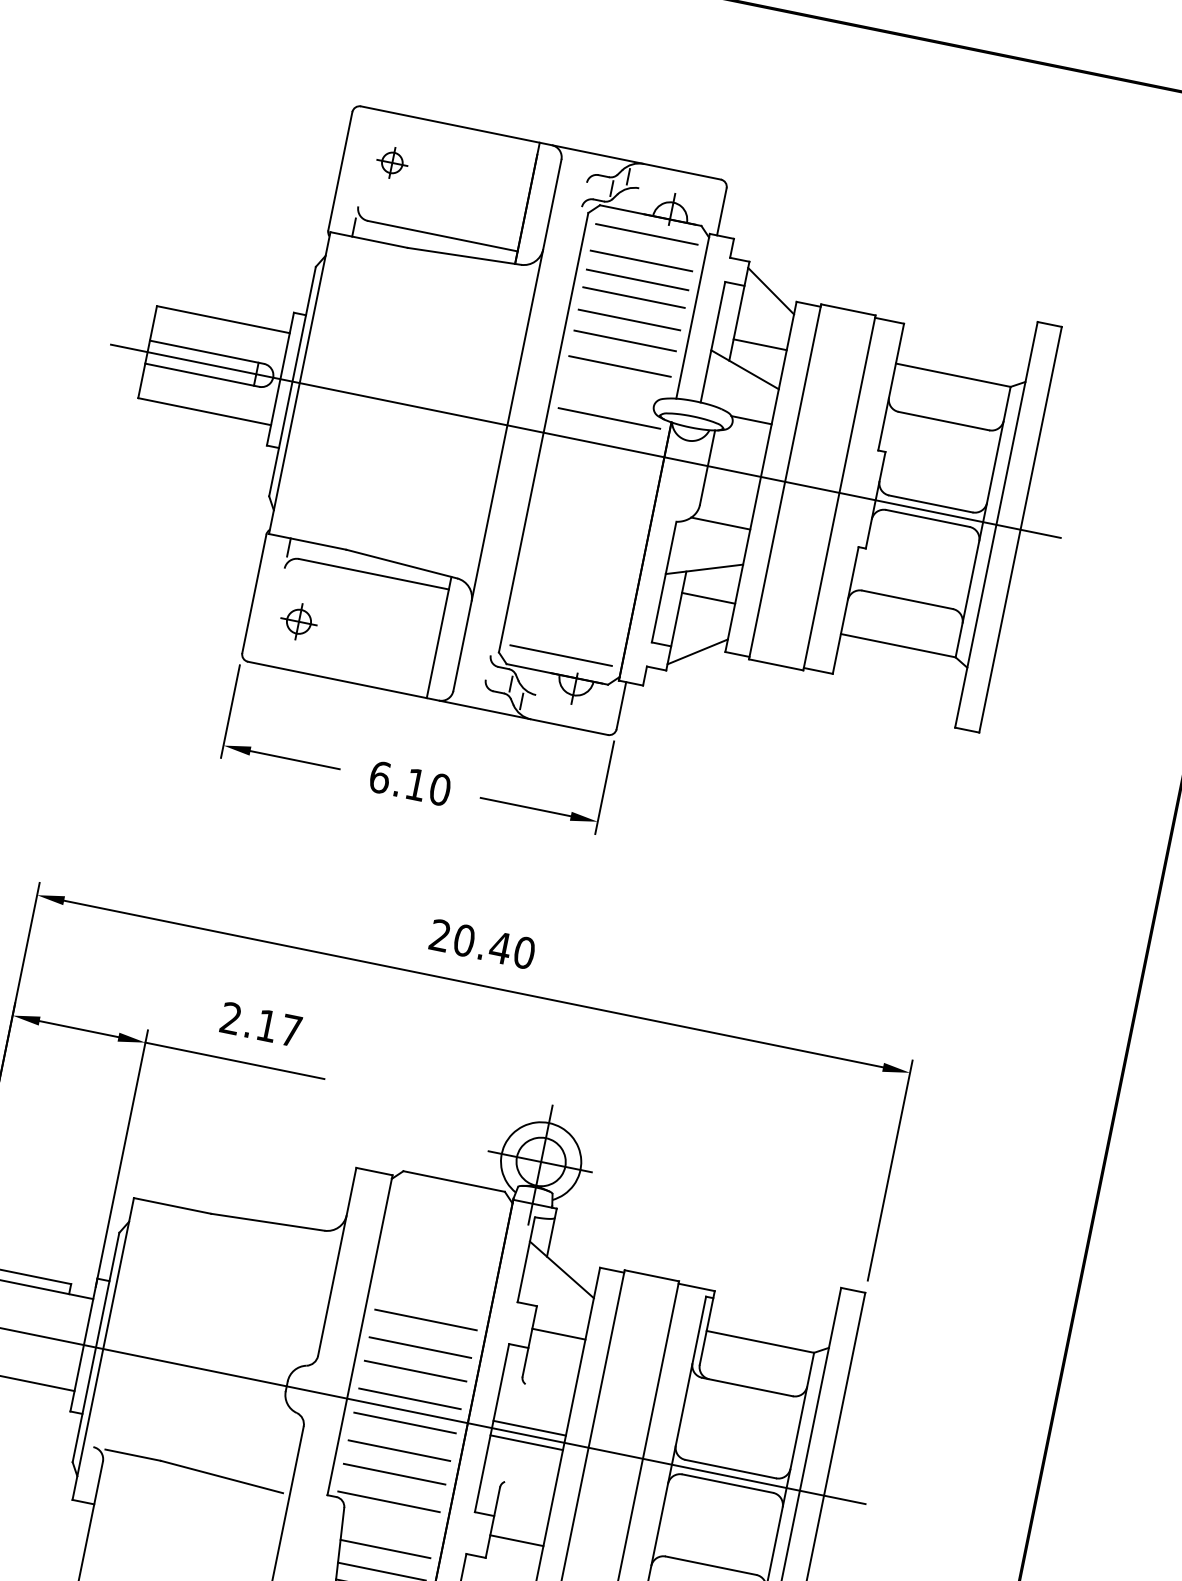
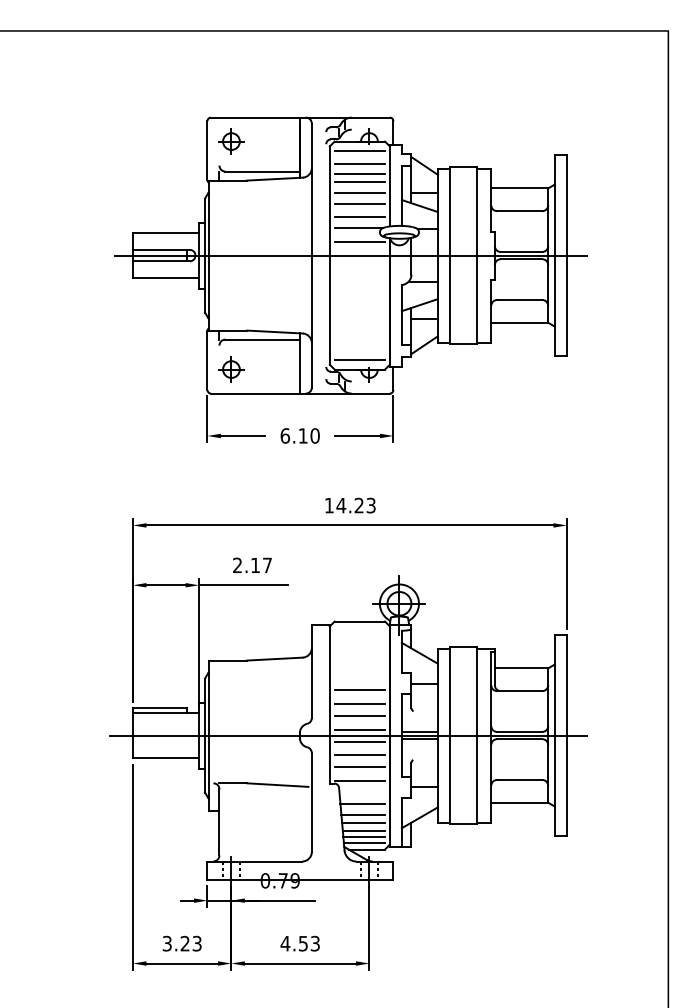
part: (392, 162) -> (231, 141), size x1.67
line: (612, 389) -> (358, 228), added
part: (299, 621) -> (231, 369), size x1.43
text: (480, 943) -> (349, 505), 20.40 -> 14.23

